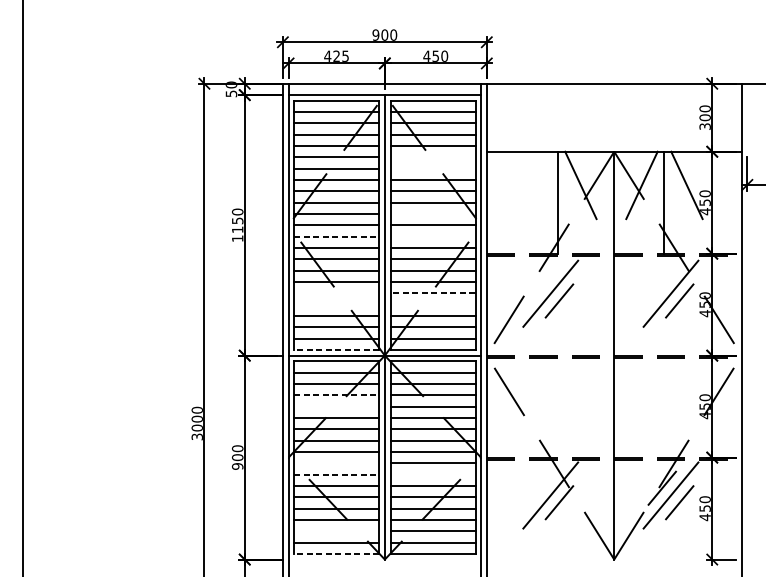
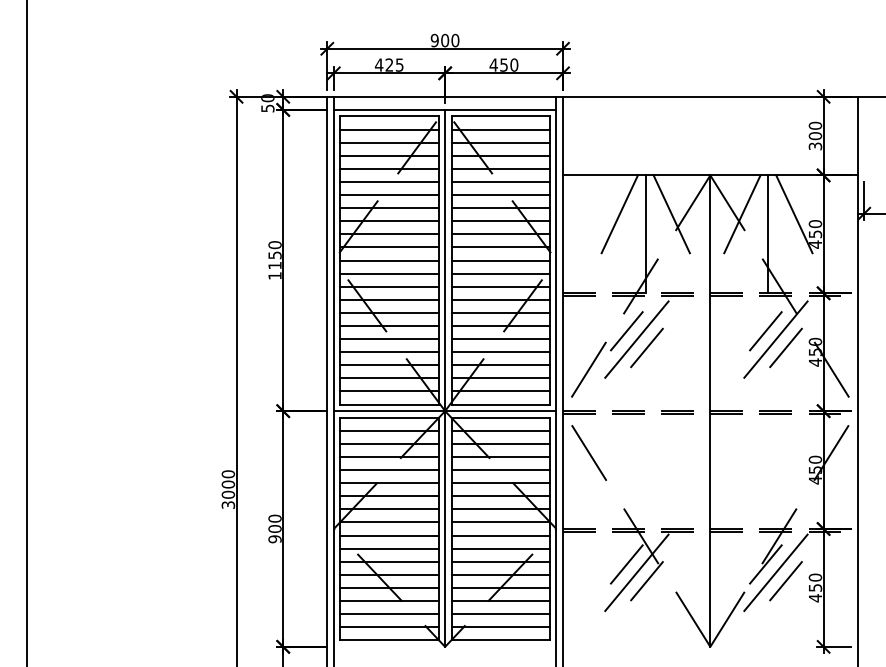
line: (432, 157) -> (500, 181), added
line: (432, 169) -> (500, 195), added
line: (535, 185) -> (619, 214), added
line: (432, 214) -> (500, 247), added
line: (337, 236) -> (390, 273), dashed -> solid
line: (432, 236) -> (500, 273), added
line: (541, 286) -> (626, 331), added
line: (661, 286) -> (765, 331), added
line: (336, 293) -> (389, 339), added
line: (432, 293) -> (500, 339), dashed -> solid
line: (336, 304) -> (389, 352), added
line: (432, 304) -> (500, 352), added
line: (336, 349) -> (389, 404), dashed -> solid
line: (337, 394) -> (390, 456), dashed -> solid
line: (336, 407) -> (389, 470), added
line: (336, 463) -> (389, 535), added
line: (337, 474) -> (390, 548), dashed -> solid
line: (432, 474) -> (500, 548), added
line: (541, 488) -> (626, 564), added
line: (336, 531) -> (389, 614), added
line: (336, 554) -> (389, 640), dashed -> solid

